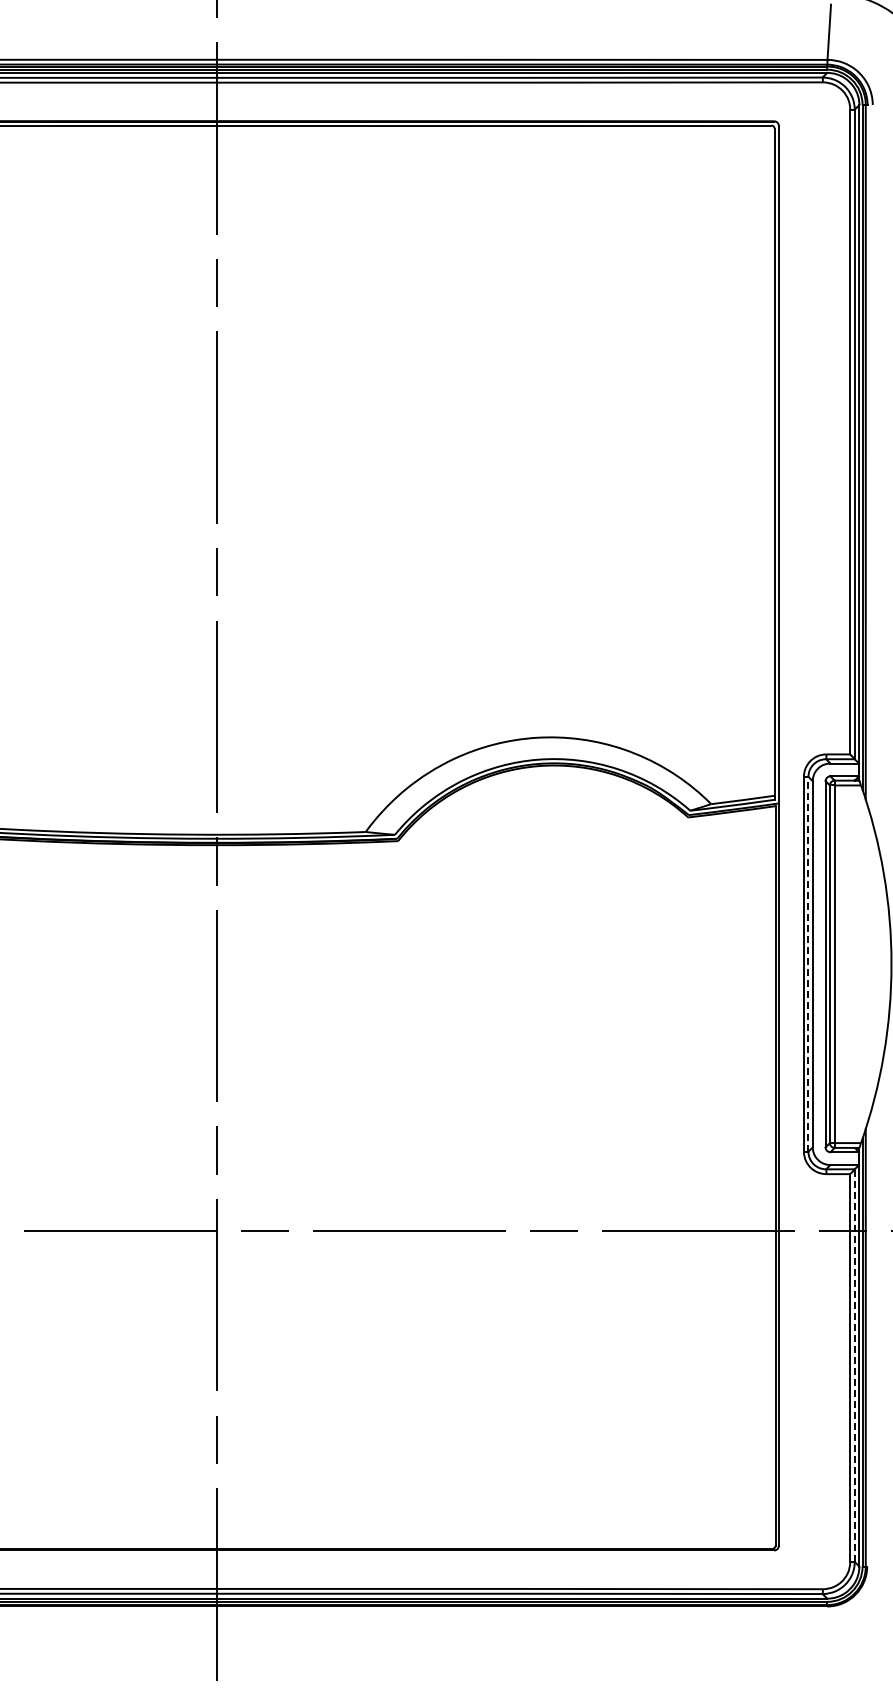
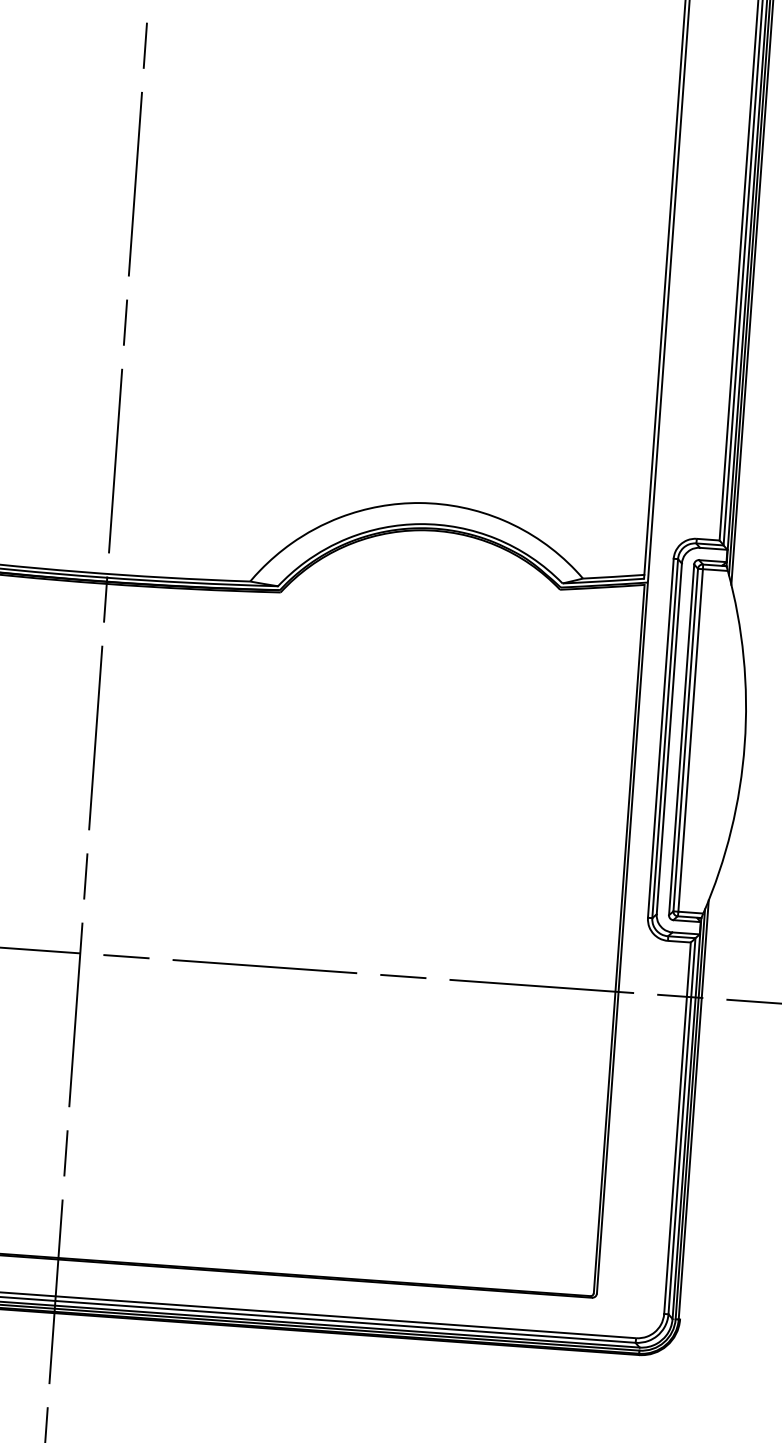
line: (808, 963) -> (665, 737), dashed -> solid
line: (854, 1365) -> (681, 1126), dashed -> solid

